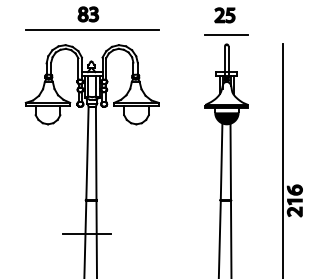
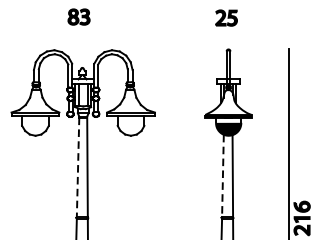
line: (91, 30) -> (82, 34), removed
line: (226, 35) -> (228, 39), removed
line: (87, 154) -> (78, 168), solid -> dashed
line: (221, 162) -> (222, 176), solid -> dashed

